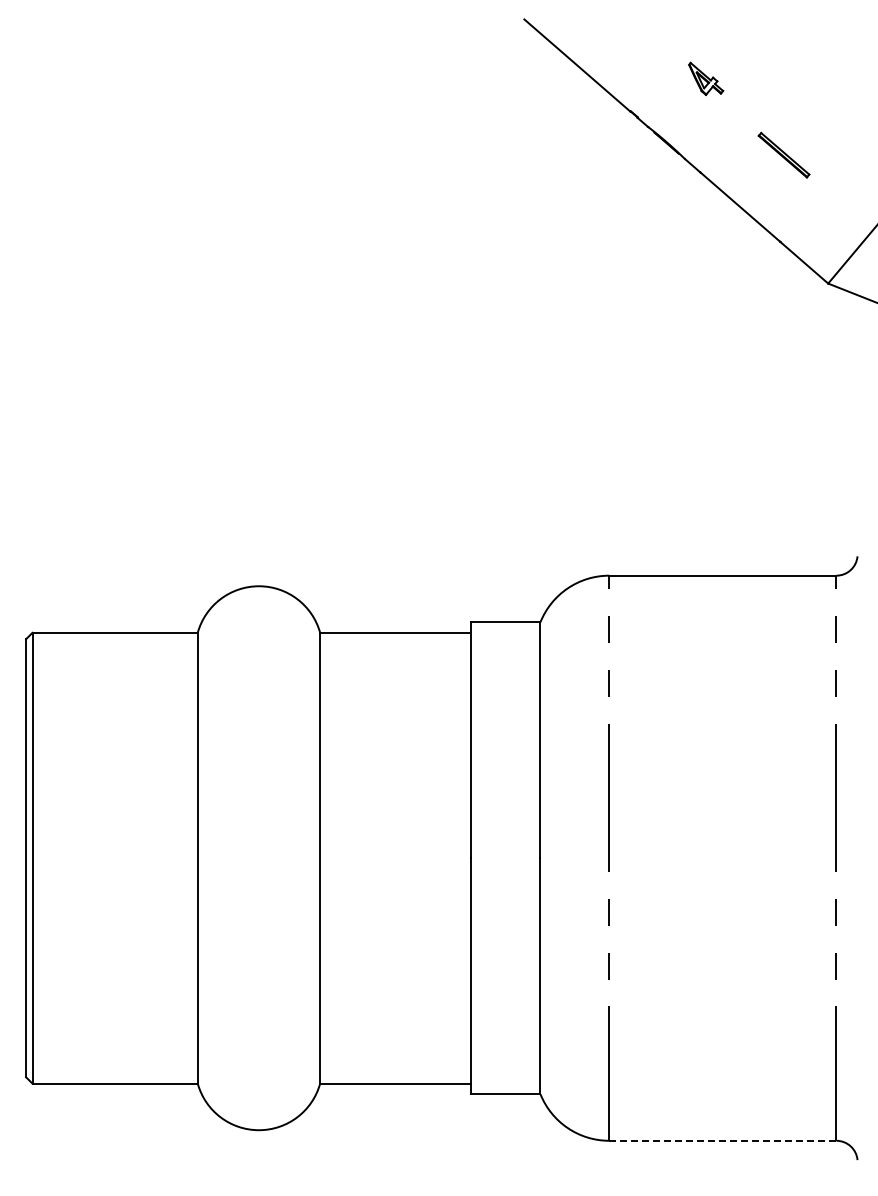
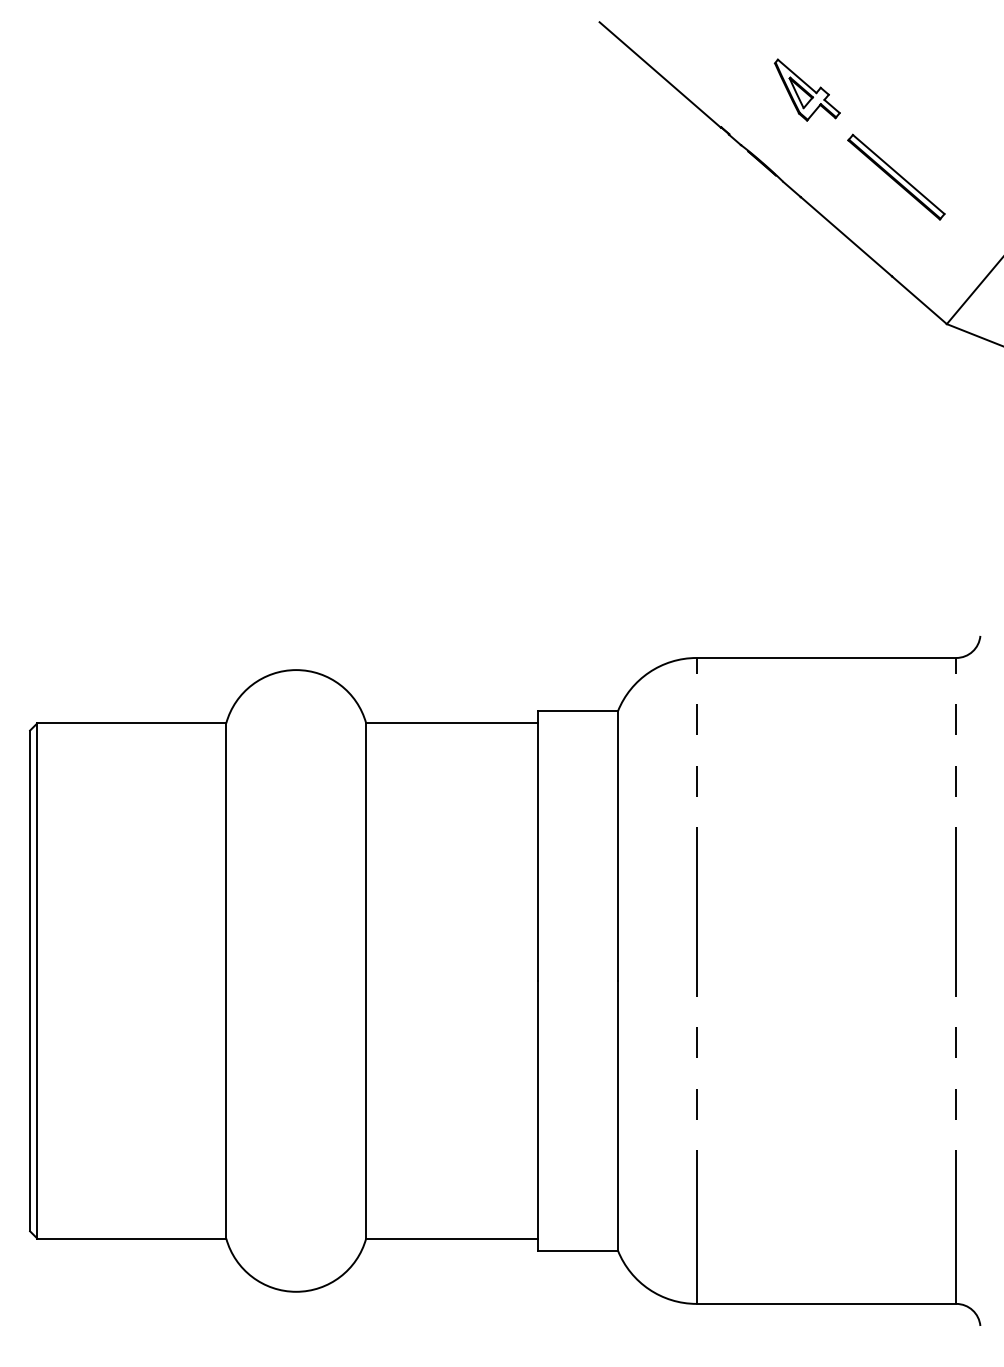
part: (705, 78) -> (806, 89), size x1.67
part: (783, 155) -> (895, 177), size x1.67
line: (722, 1140) -> (826, 1303), dashed -> solid

